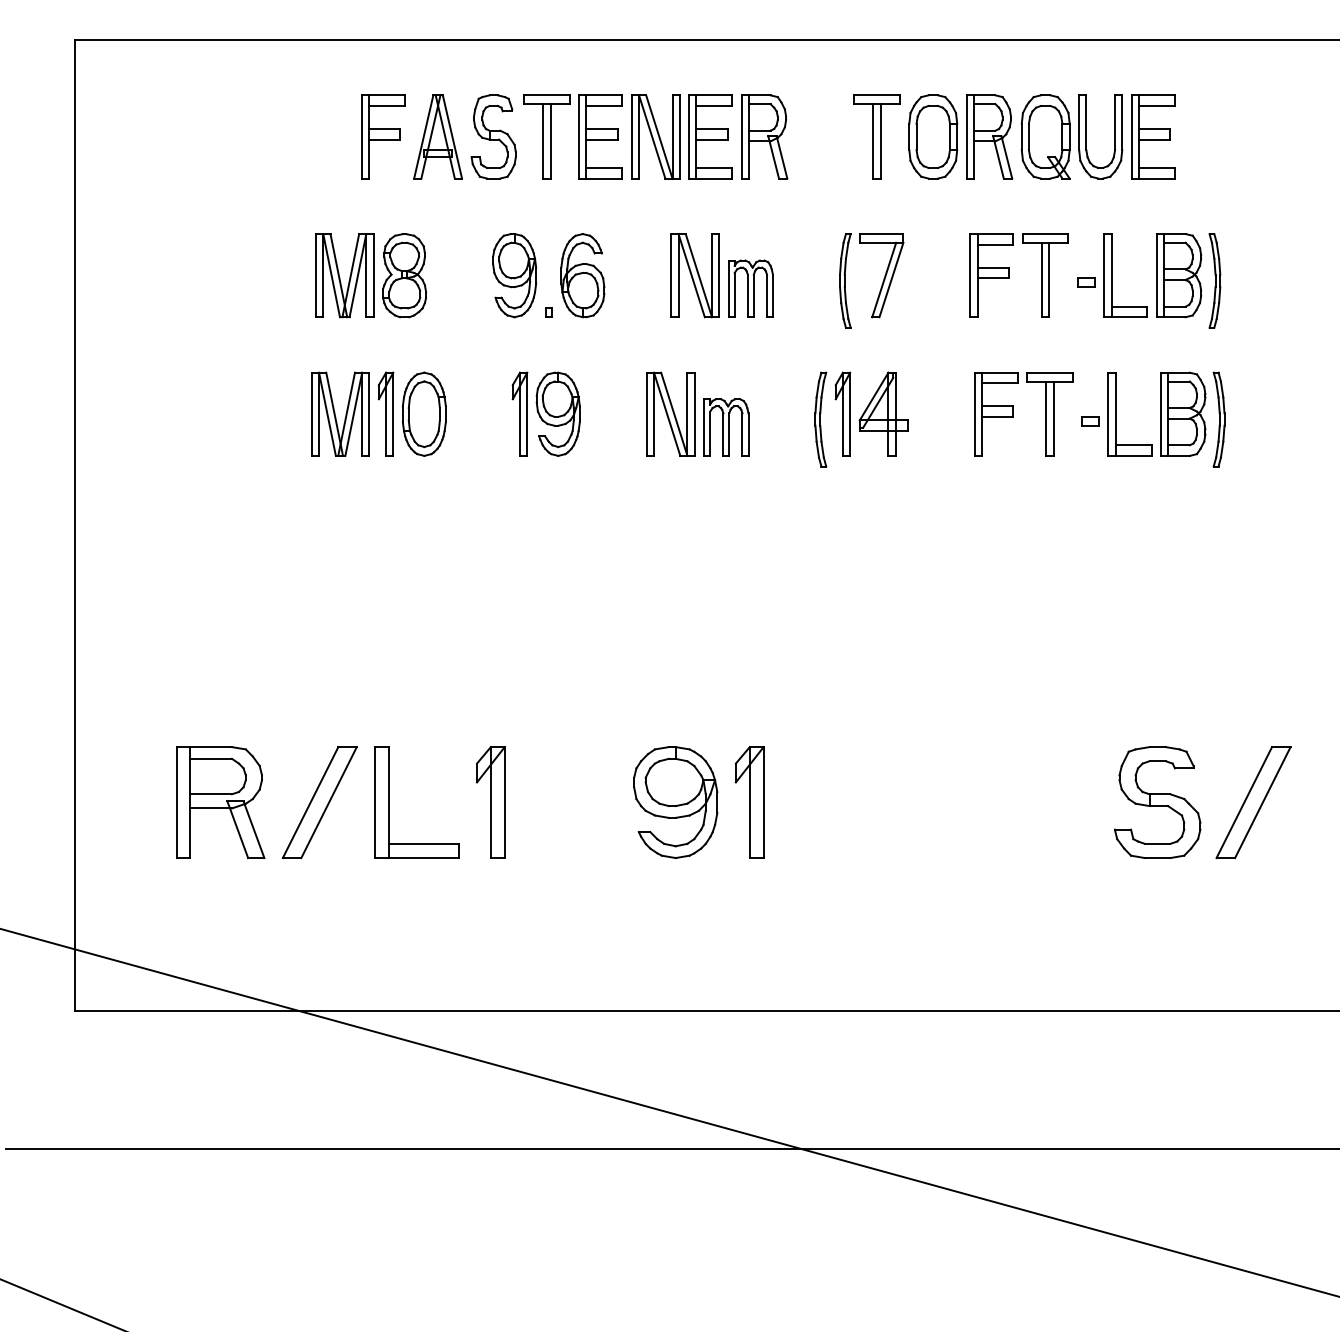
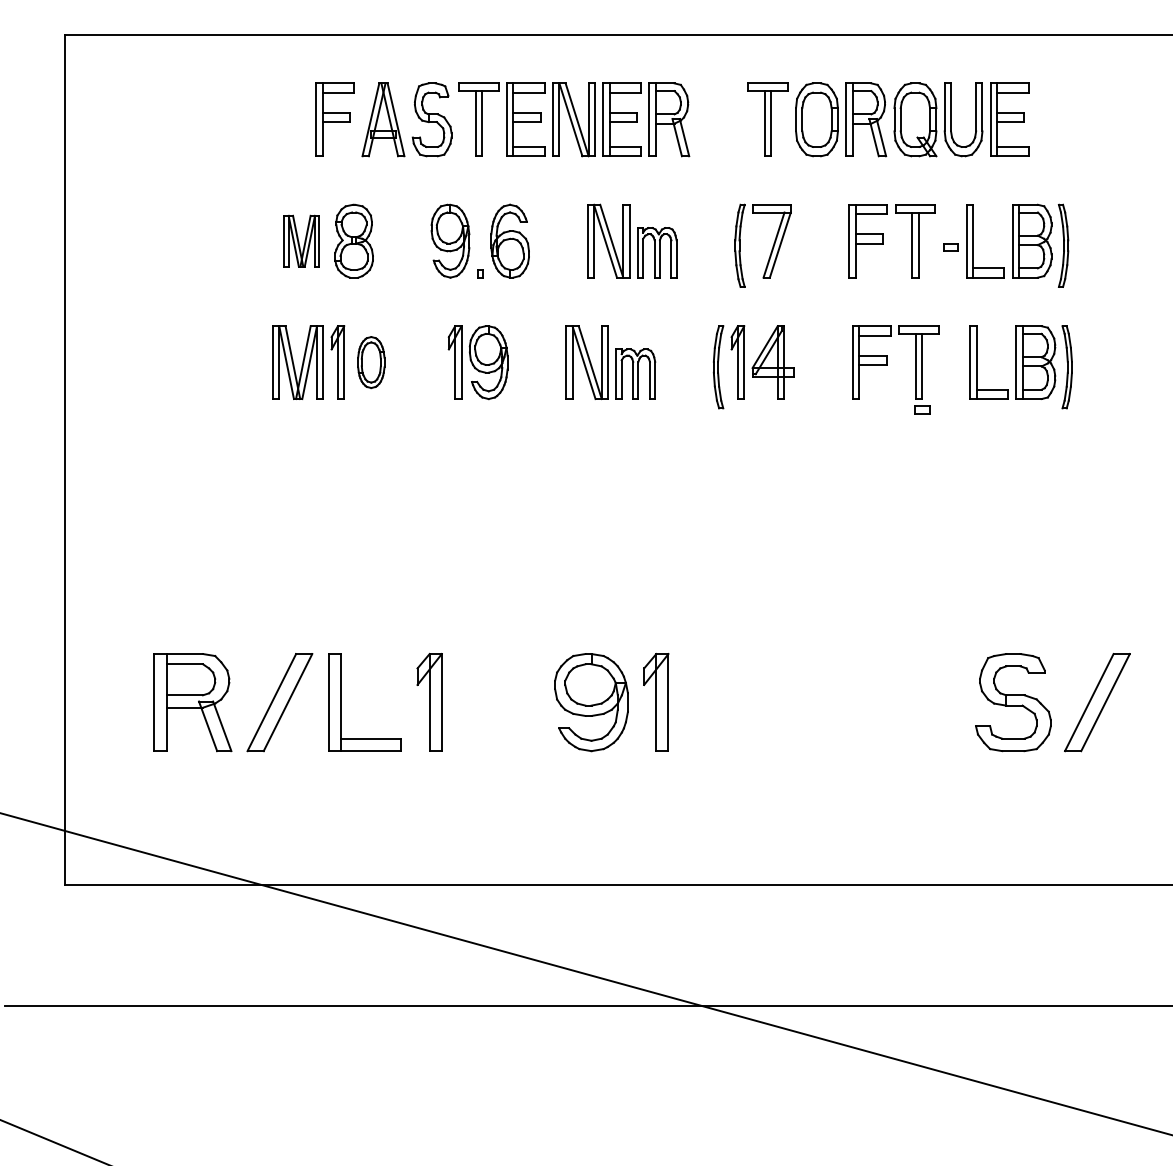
part: (344, 275) -> (301, 241), size x0.7
part: (423, 413) -> (370, 361), size x0.7
part: (1090, 421) -> (922, 410), moved

